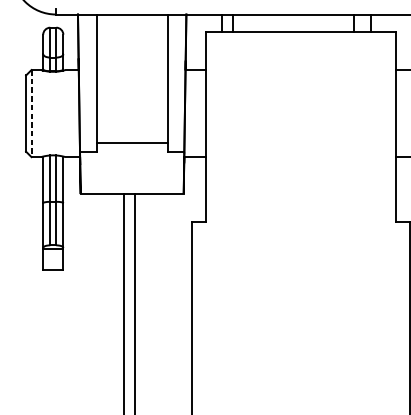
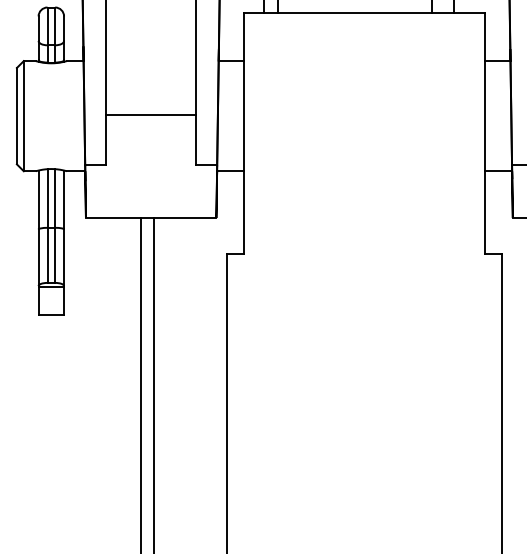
line: (31, 113) -> (23, 116), dashed -> solid
line: (131, 143) -> (150, 115), moved

